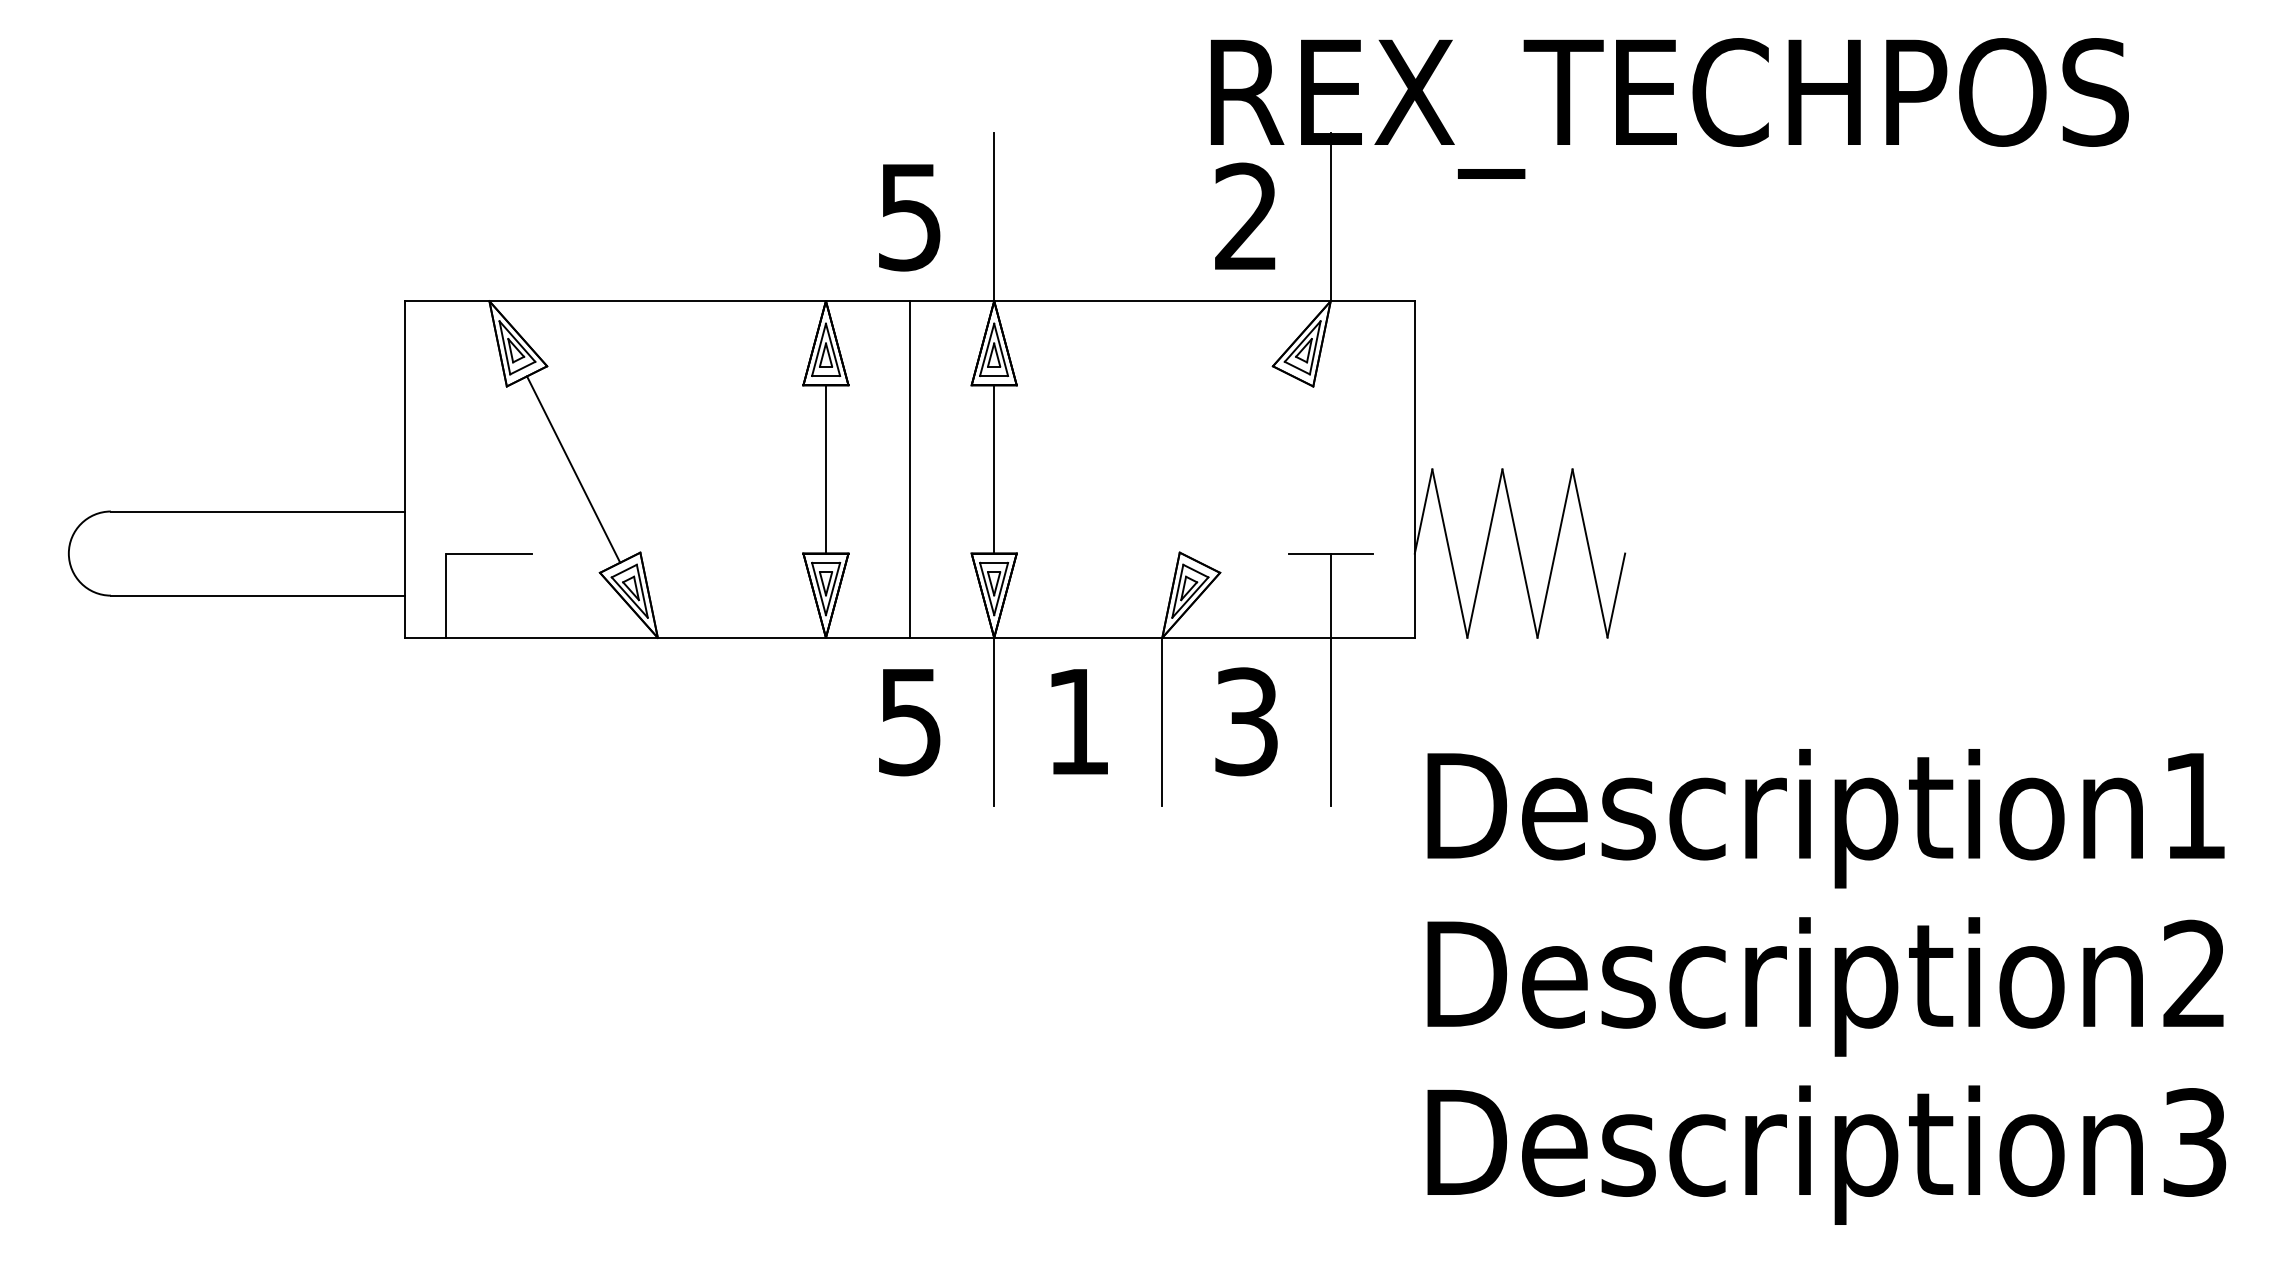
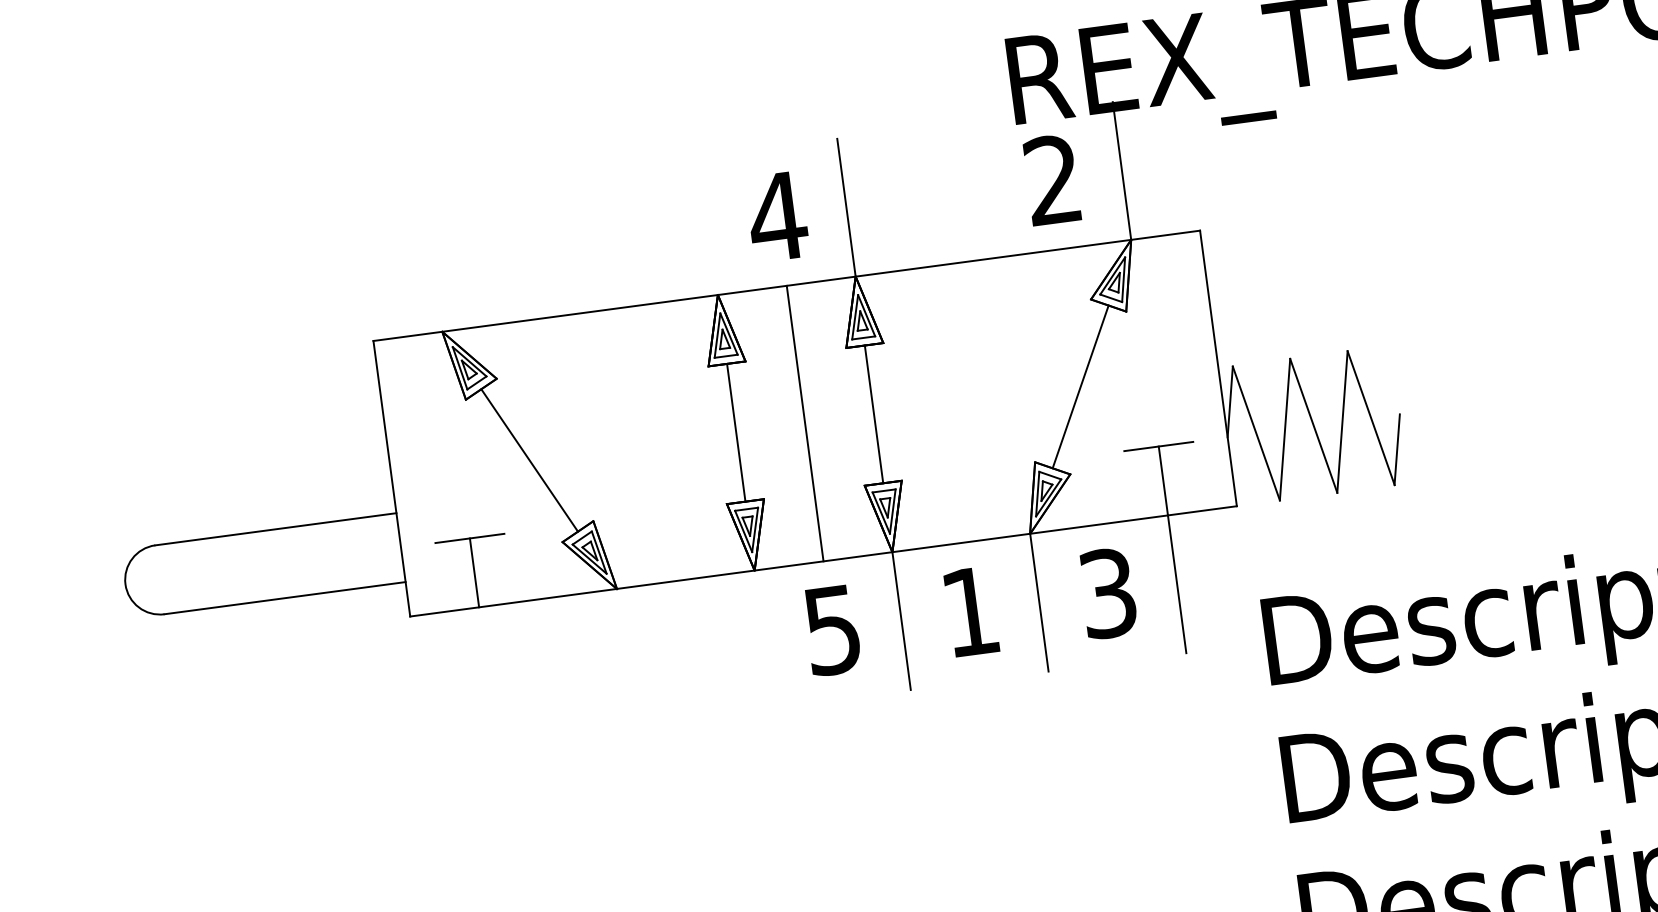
text: (909, 217) -> (777, 217), 5 -> 4
line: (1246, 469) -> (1080, 386), added
line: (446, 595) -> (474, 572), moved

